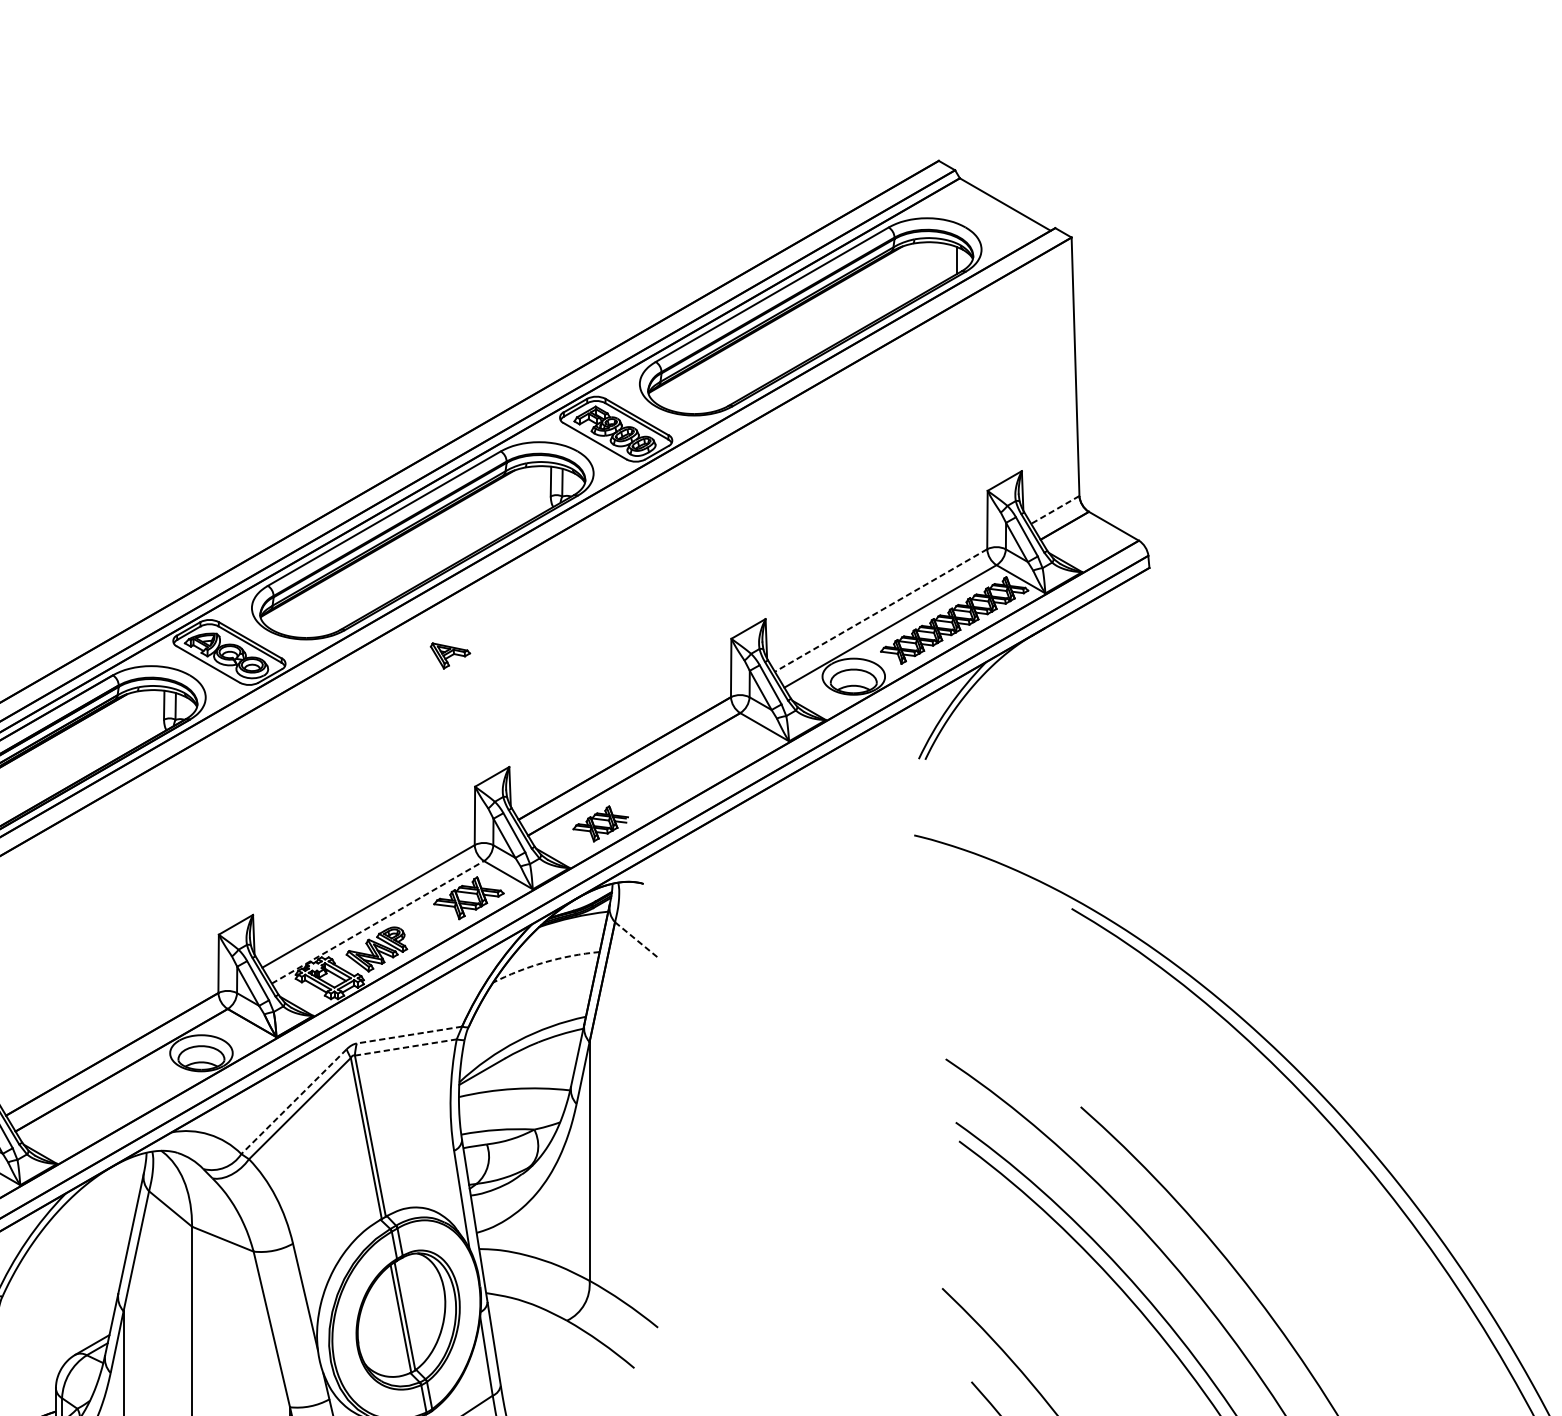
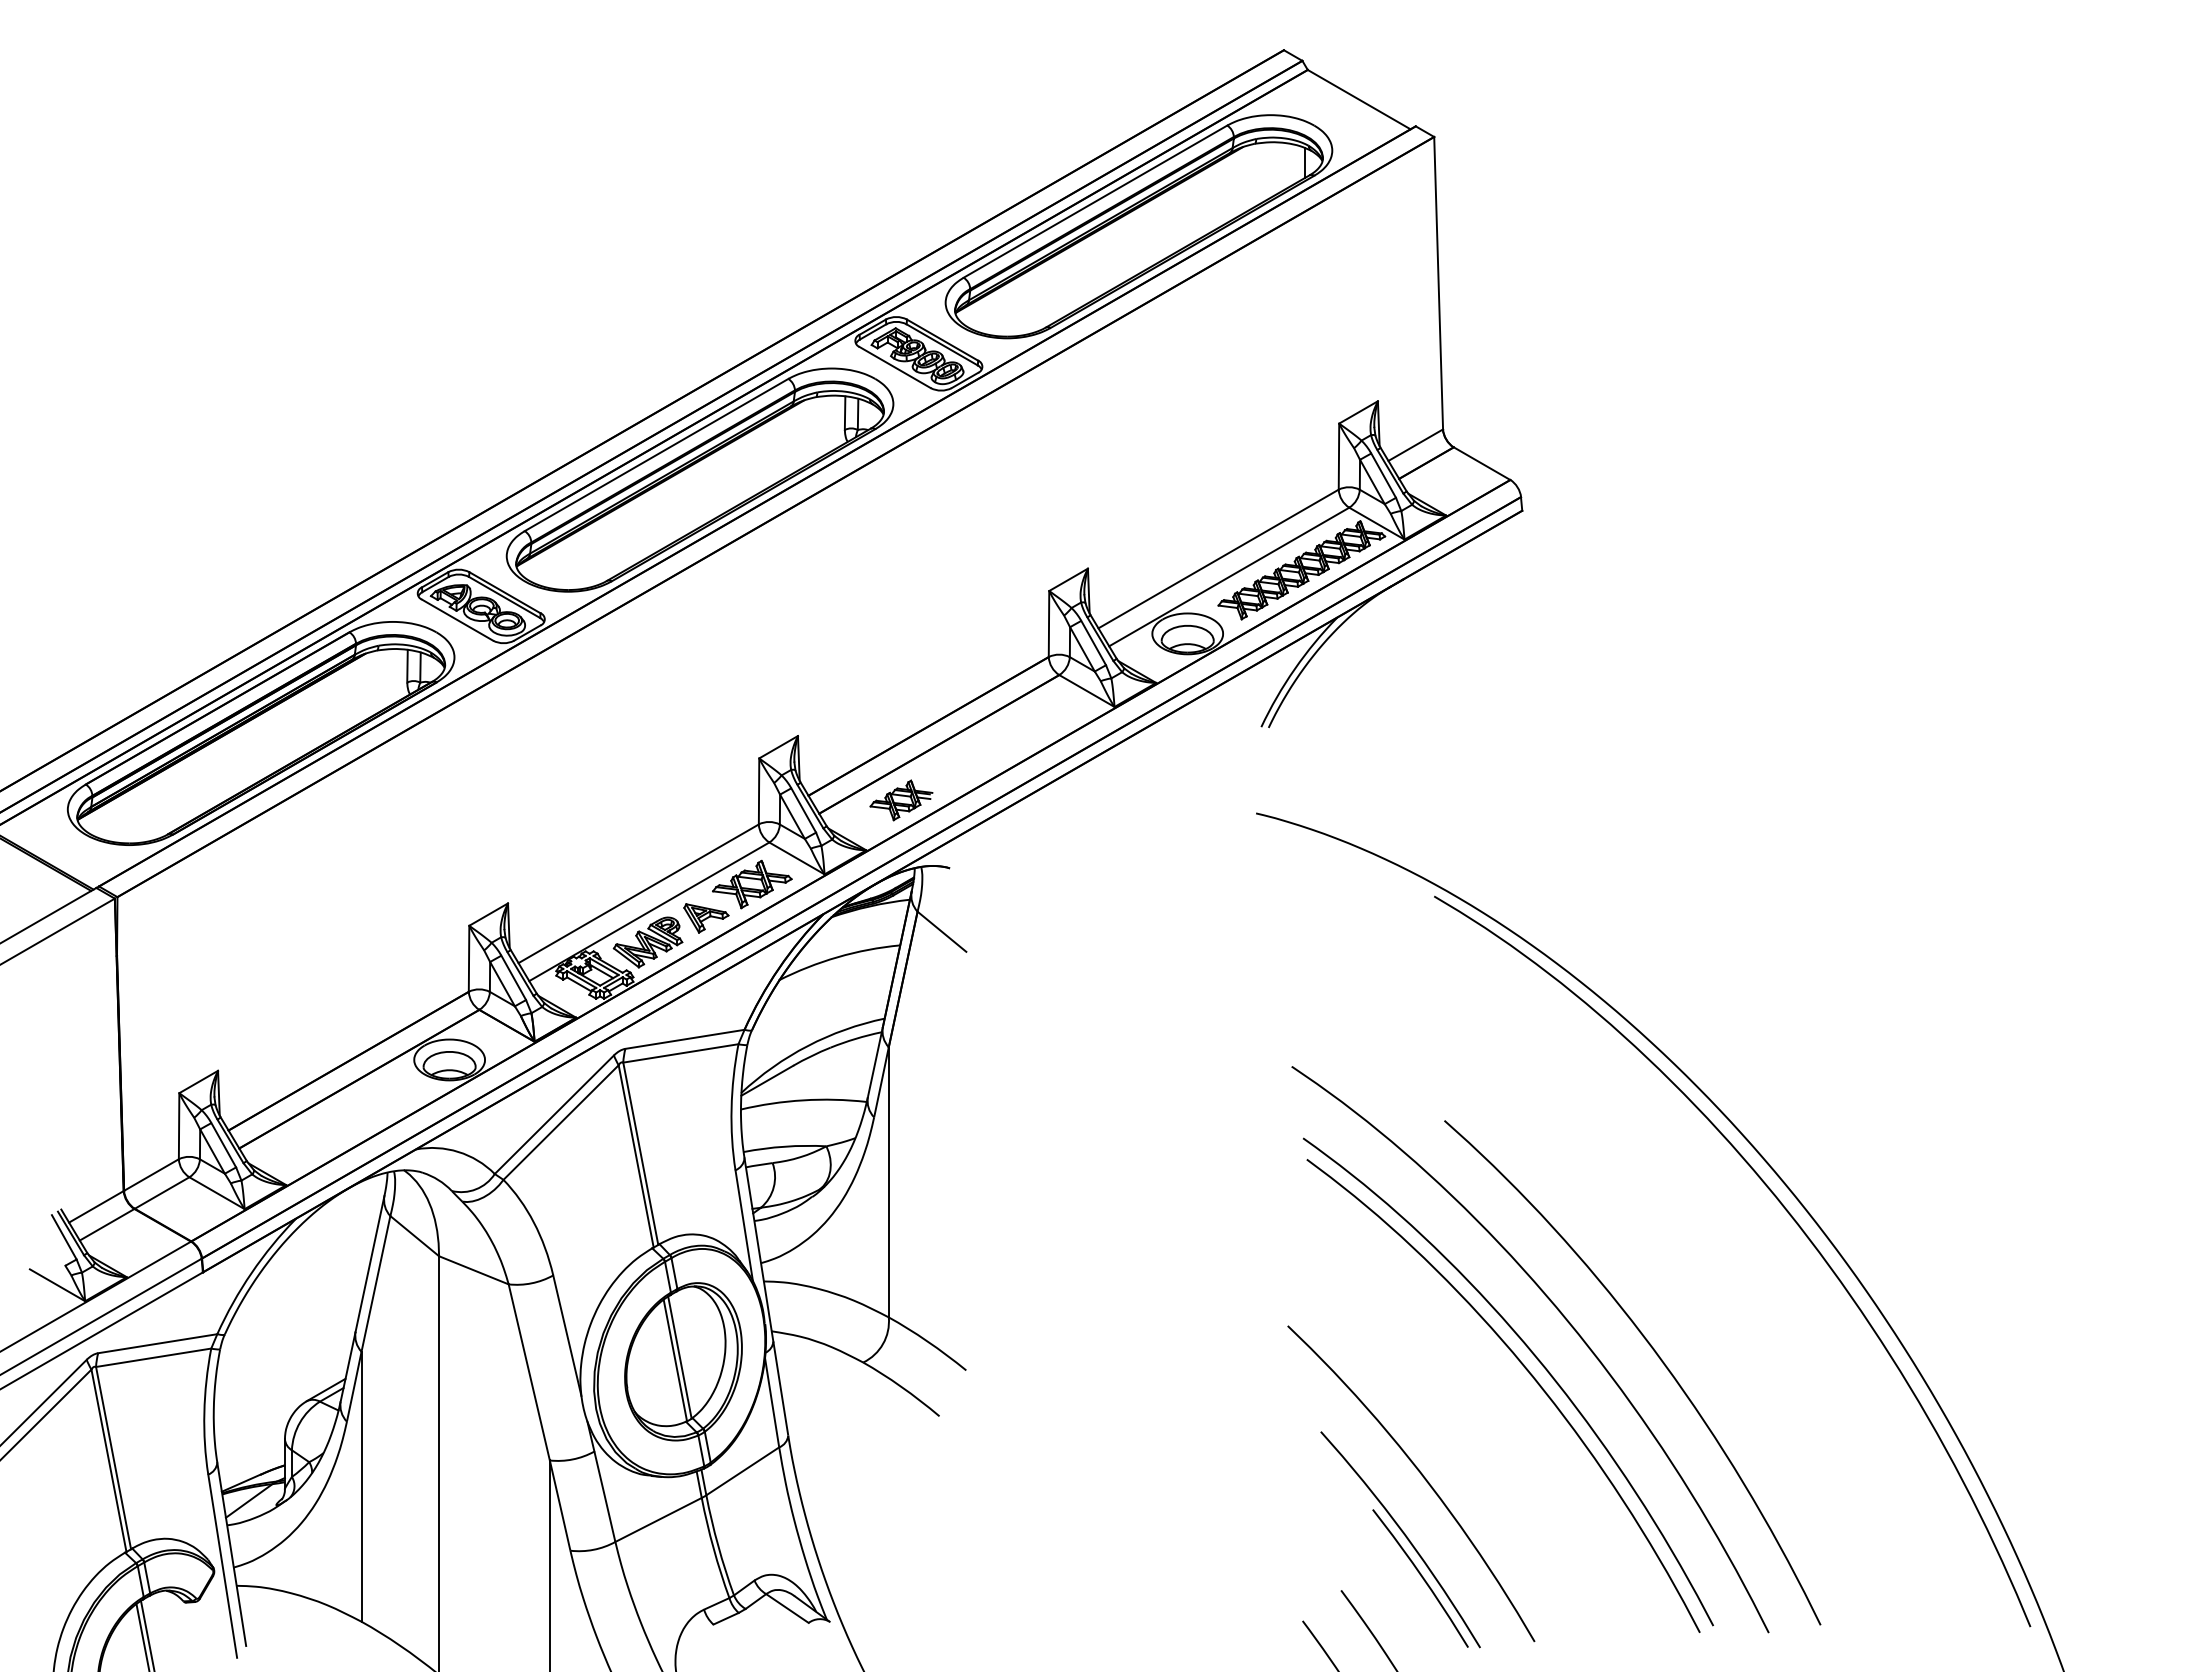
line: (1055, 510) -> (1415, 445), dashed -> solid
line: (880, 610) -> (1218, 558), dashed -> solid
part: (450, 656) -> (706, 918), moved
line: (378, 922) -> (649, 911), dashed -> solid
line: (636, 939) -> (941, 931), dashed -> solid
arc: (544, 962) -> (837, 957), dashed -> solid
line: (409, 1035) -> (684, 1039), dashed -> solid
line: (406, 1047) -> (681, 1053), dashed -> solid
line: (294, 1102) -> (554, 1115), dashed -> solid

